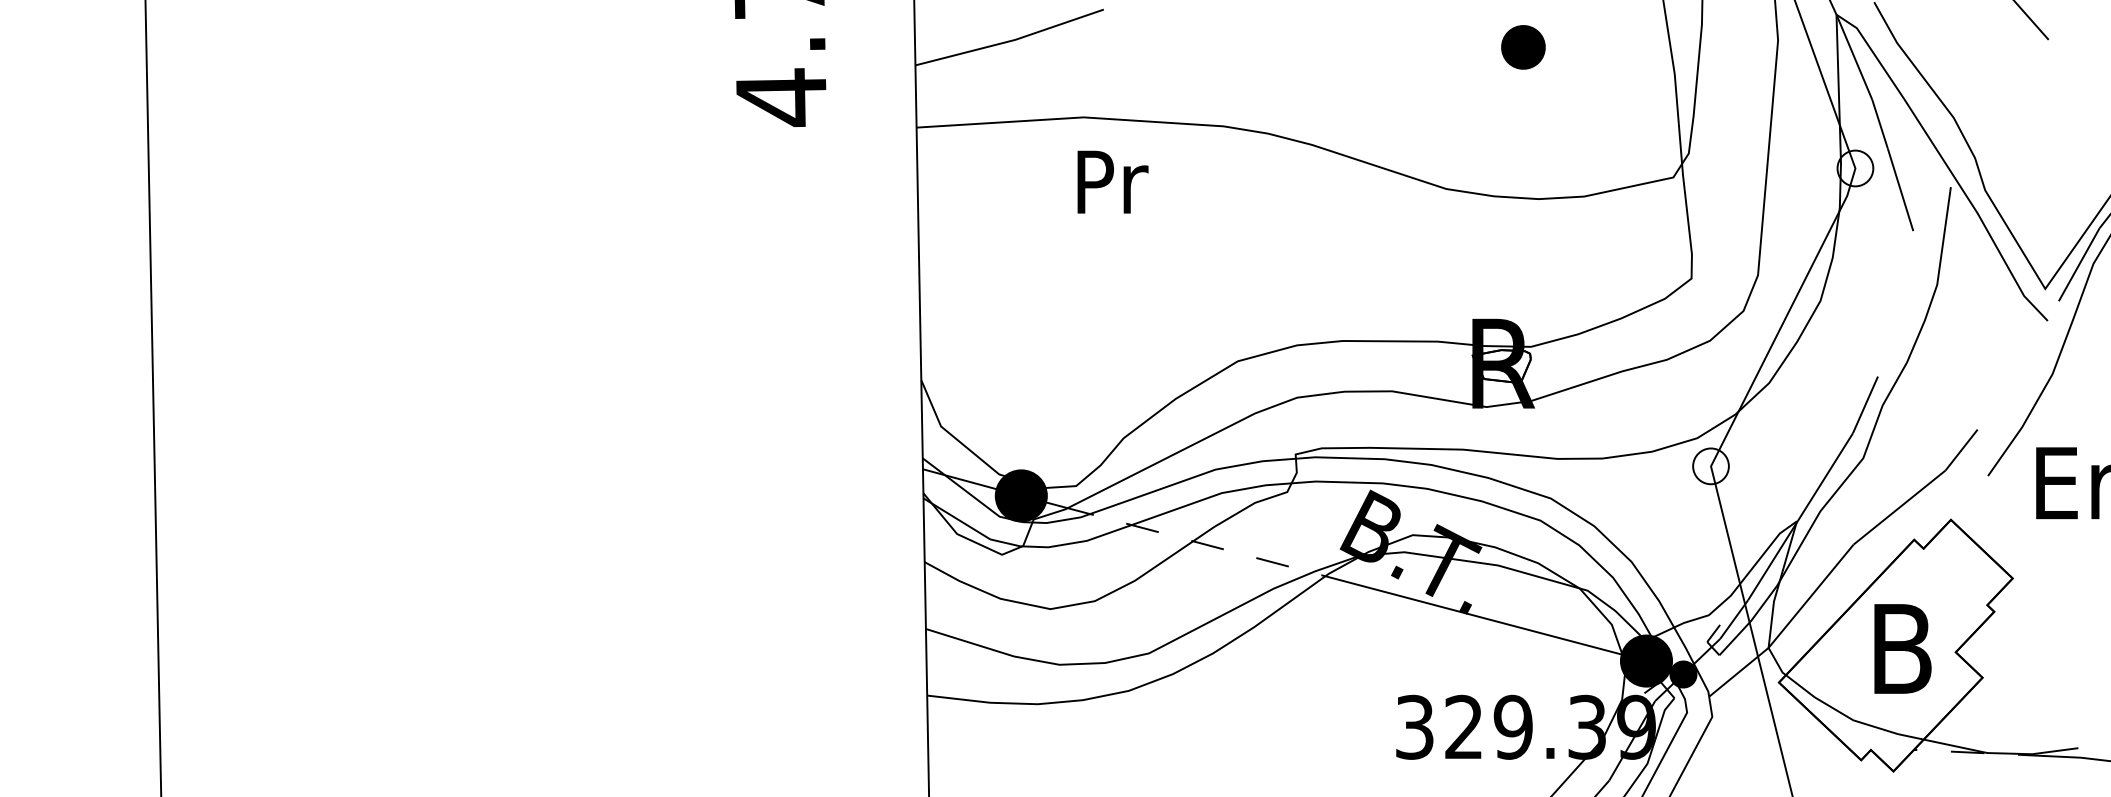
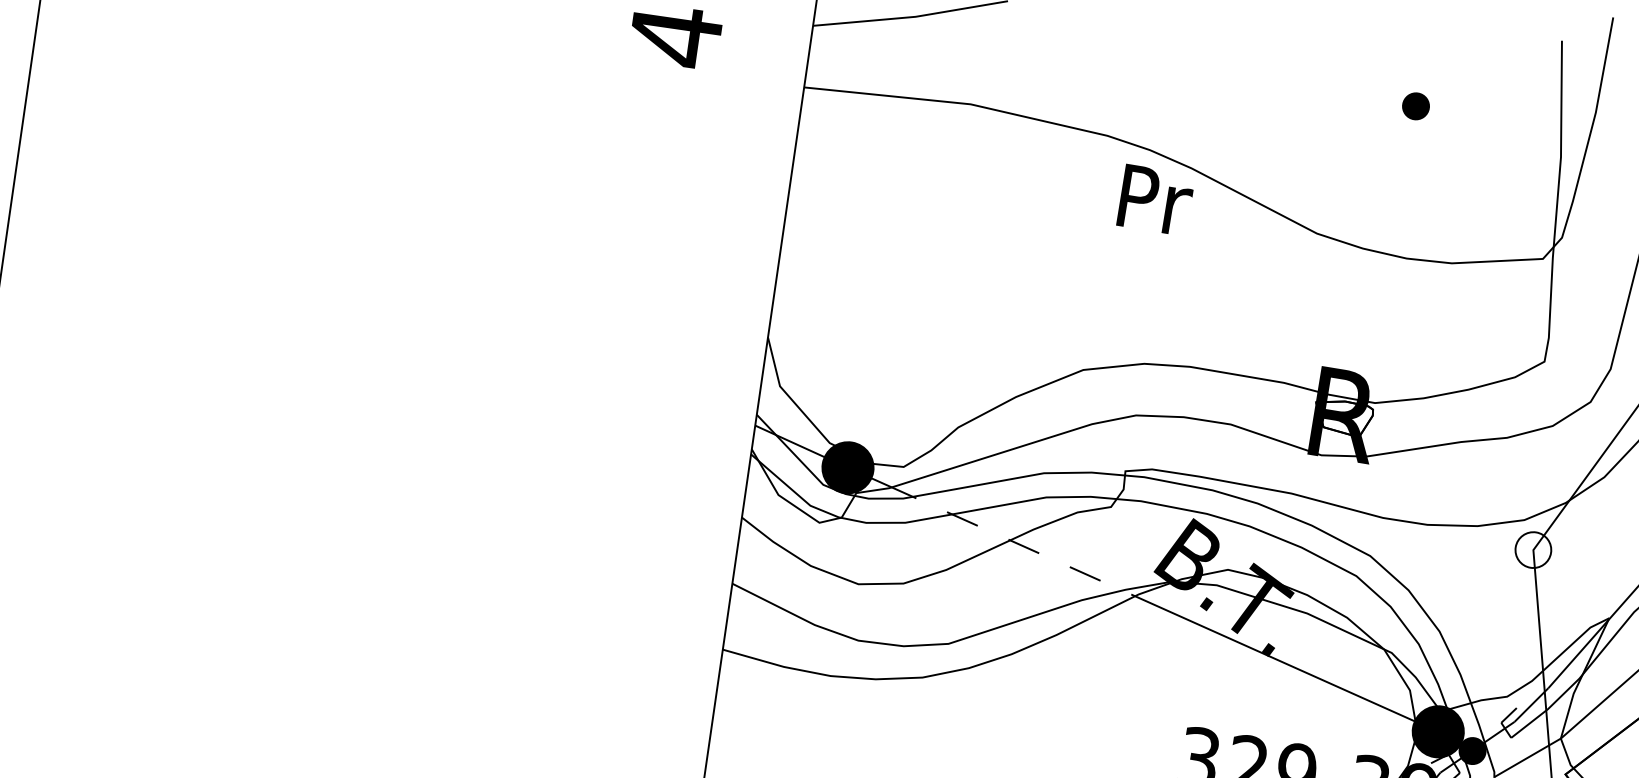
part: (1523, 47) -> (1416, 106), size x0.62
text: (1112, 181) -> (1155, 199), moved

